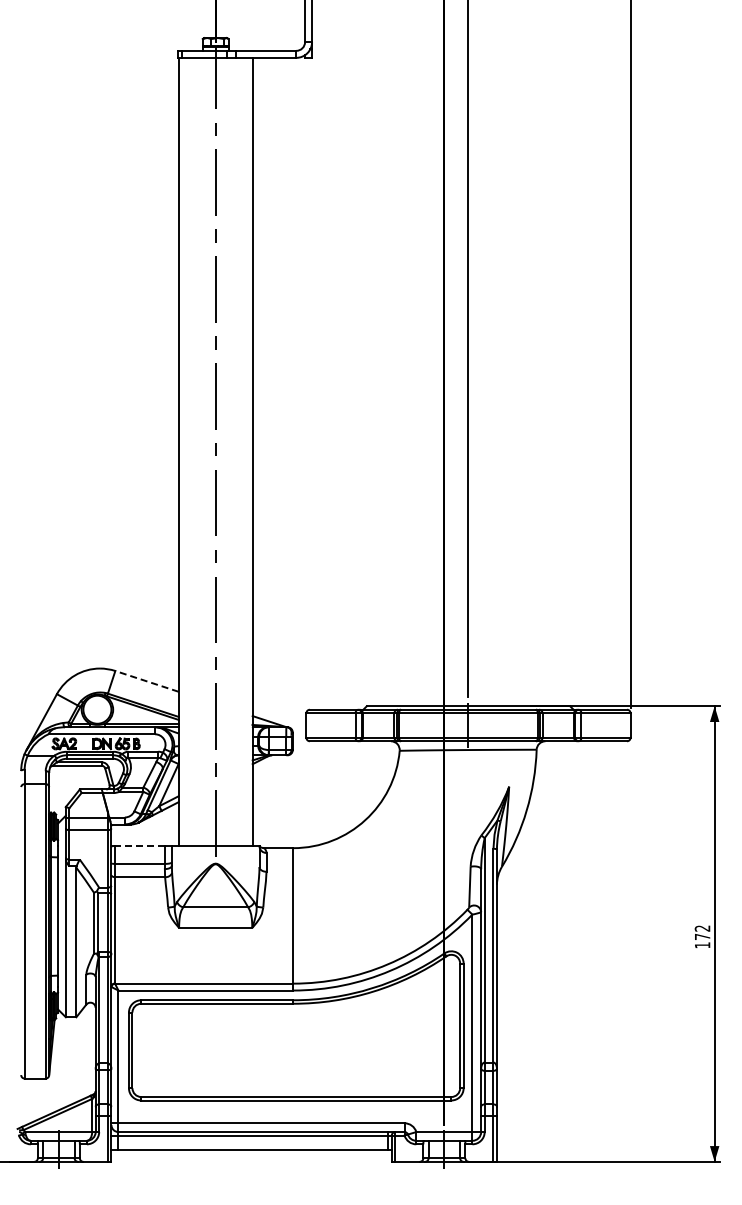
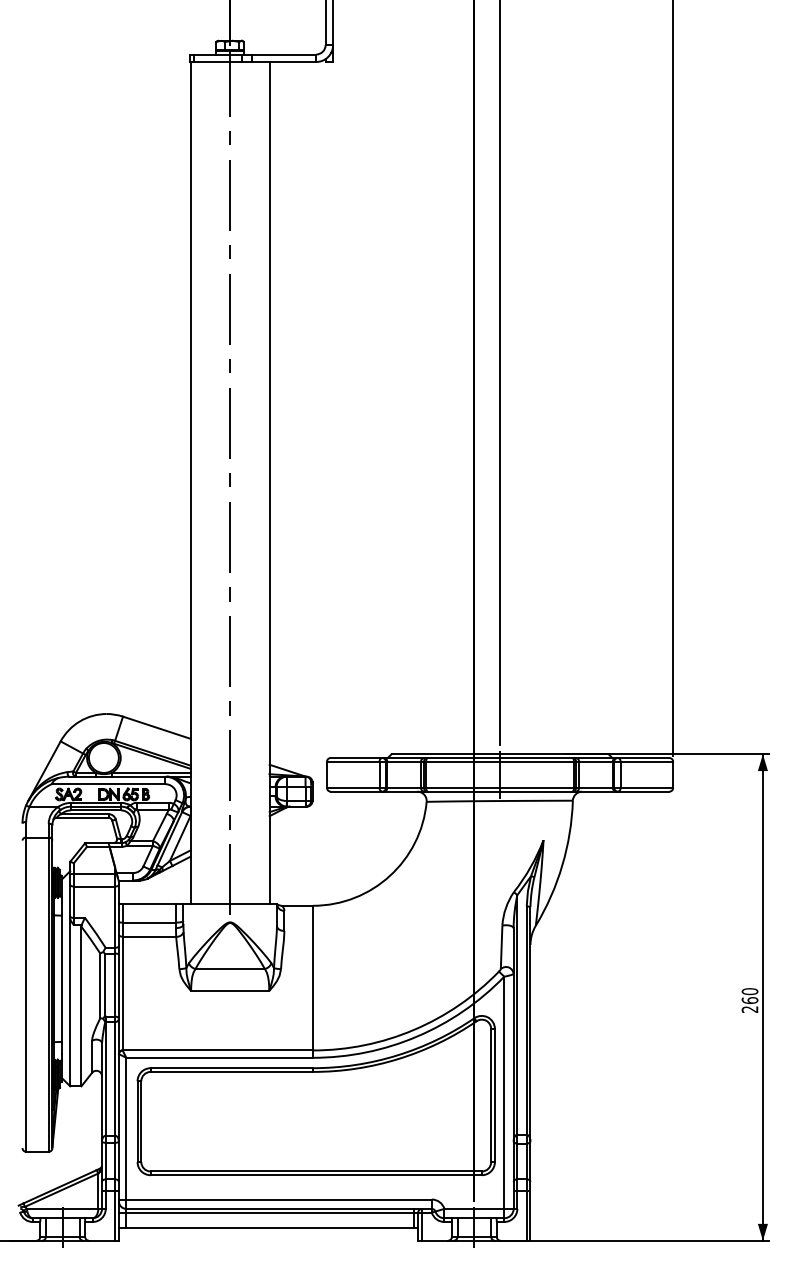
line: (146, 681) -> (156, 727), dashed -> solid
line: (139, 846) -> (148, 904), dashed -> solid
text: (702, 936) -> (749, 1000), 172 -> 260

